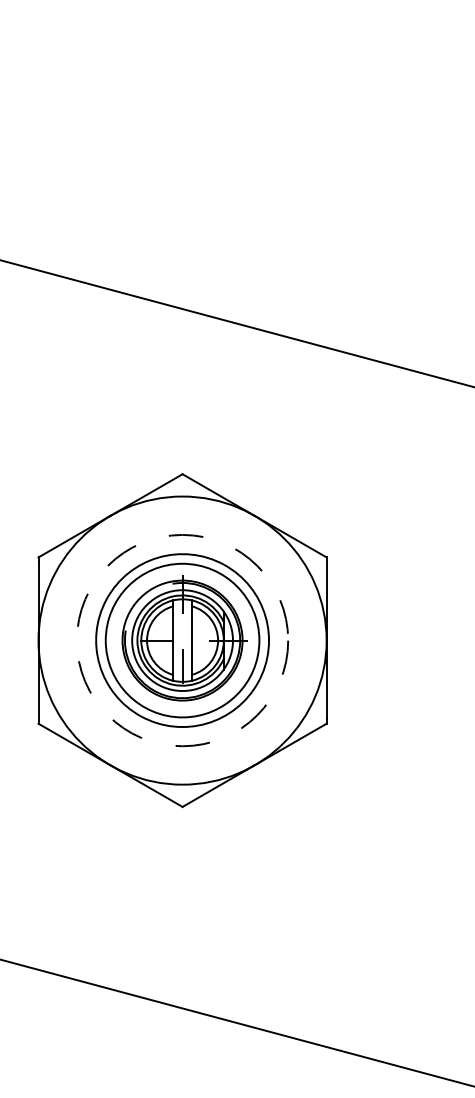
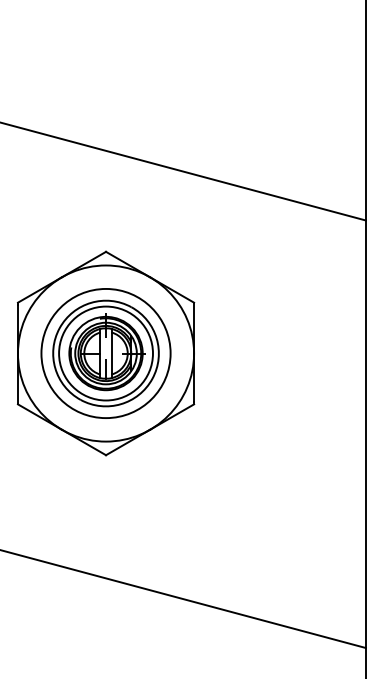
circle: (181, 640) -> (105, 353), dashed -> solid

